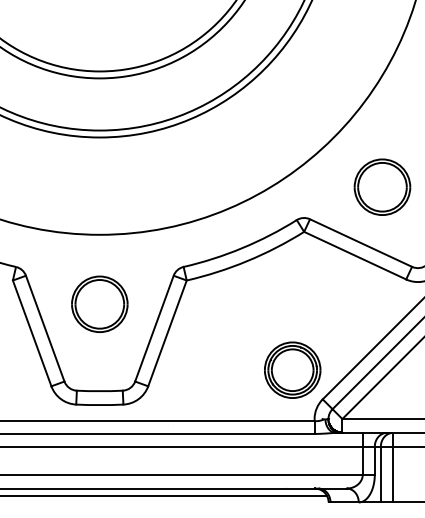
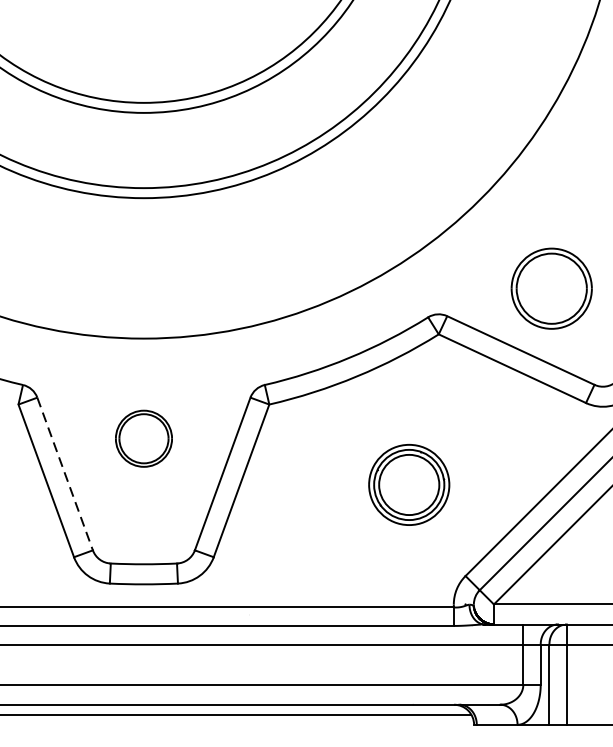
part: (382, 186) -> (551, 287), moved
part: (99, 303) -> (143, 437), size x0.7
line: (45, 329) -> (65, 475), solid -> dashed
part: (292, 369) -> (408, 483), moved

